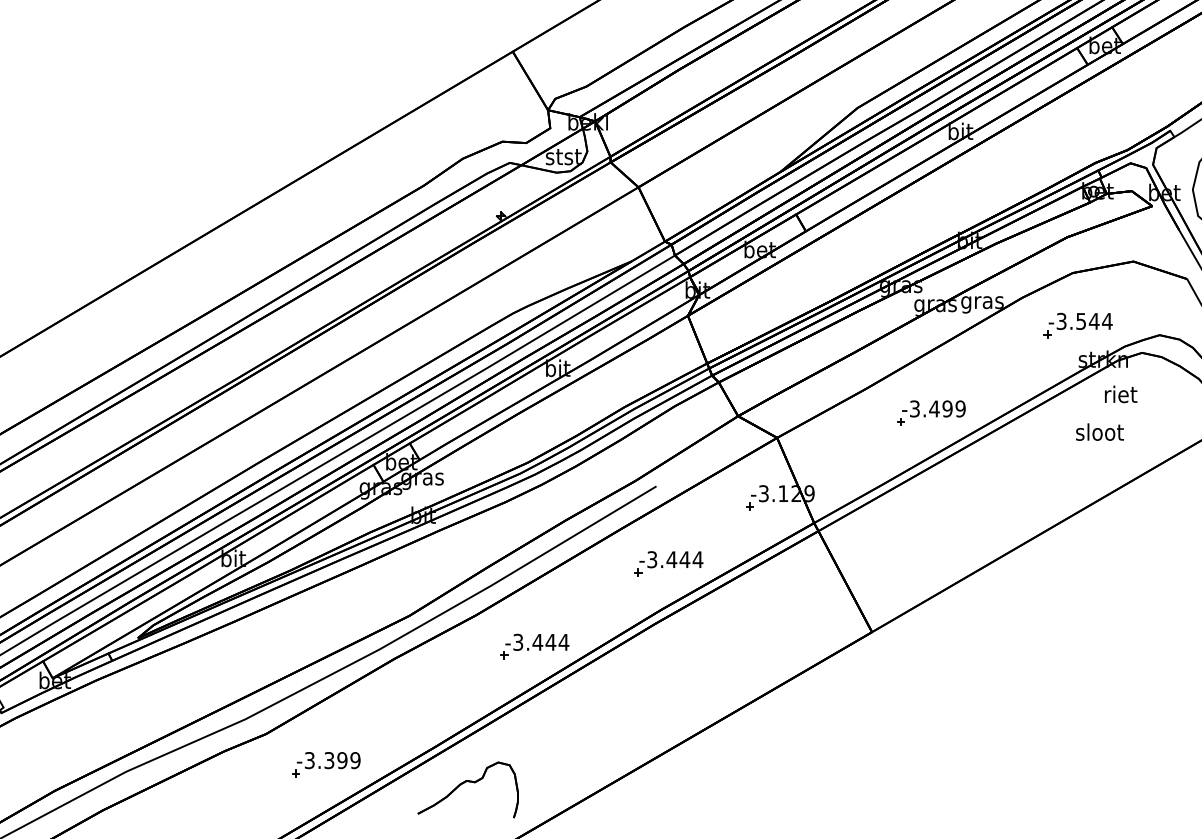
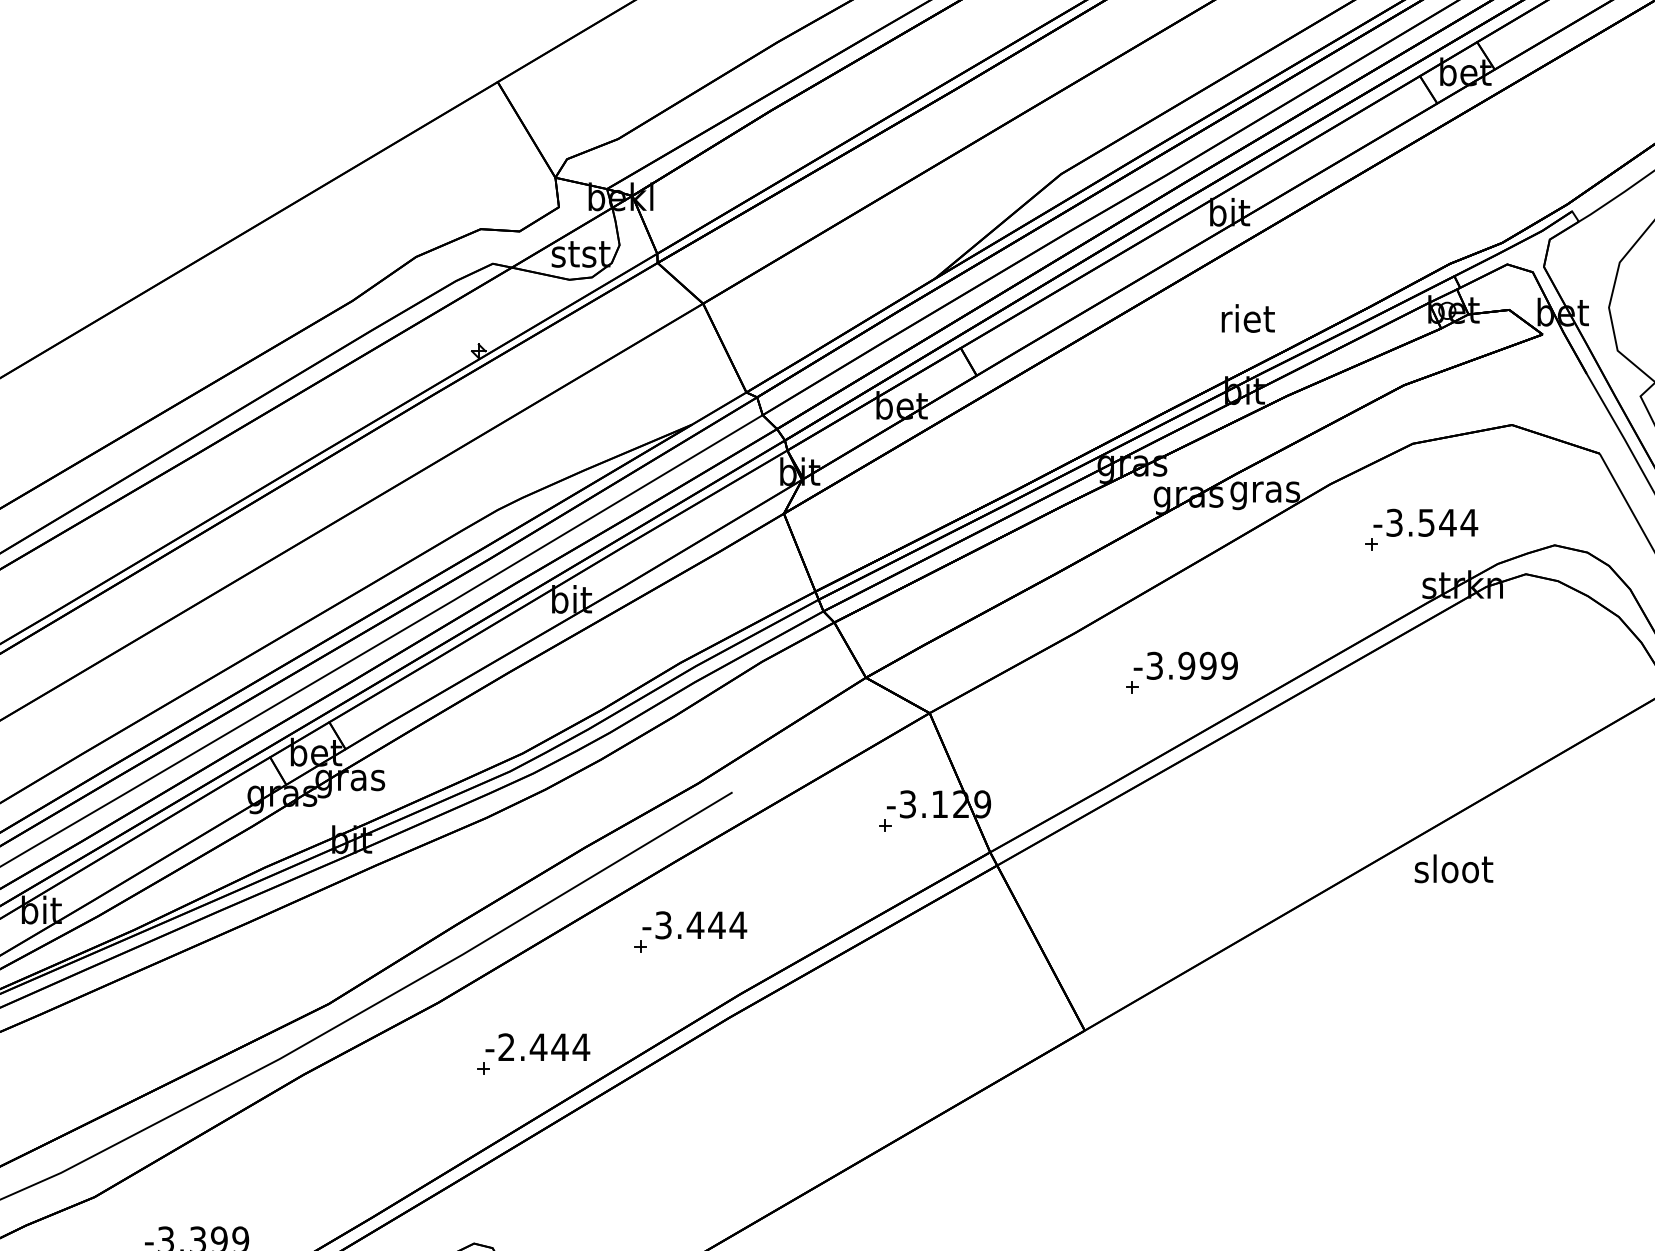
text: (1121, 394) -> (1248, 318), moved
text: (934, 408) -> (1186, 665), -3.499 -> -3.999
text: (1099, 431) -> (1453, 867), moved
part: (668, 563) -> (690, 931), moved
text: (518, 642) -> (507, 1047), -3.444 -> -2.444

